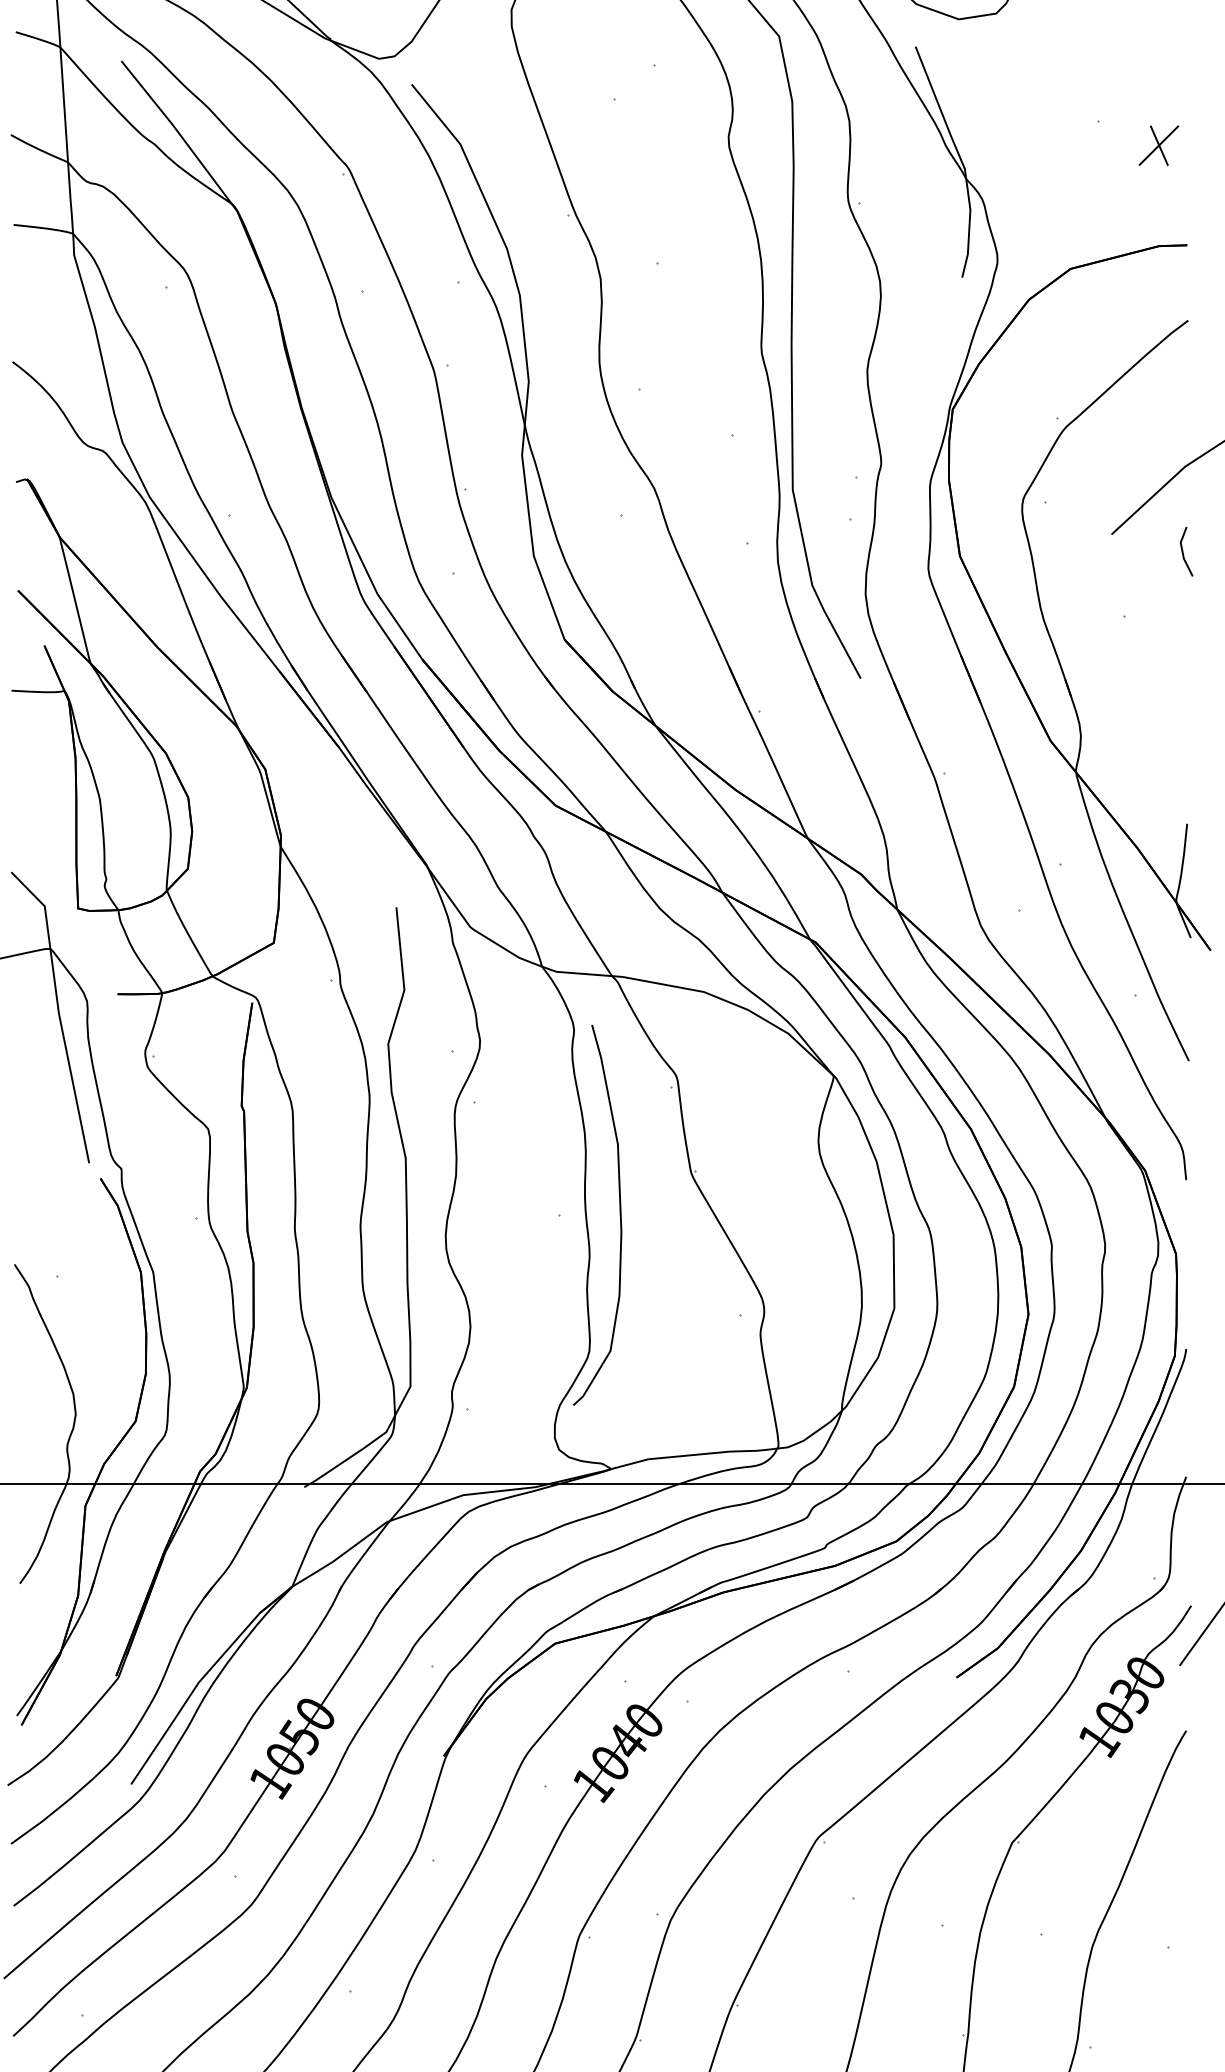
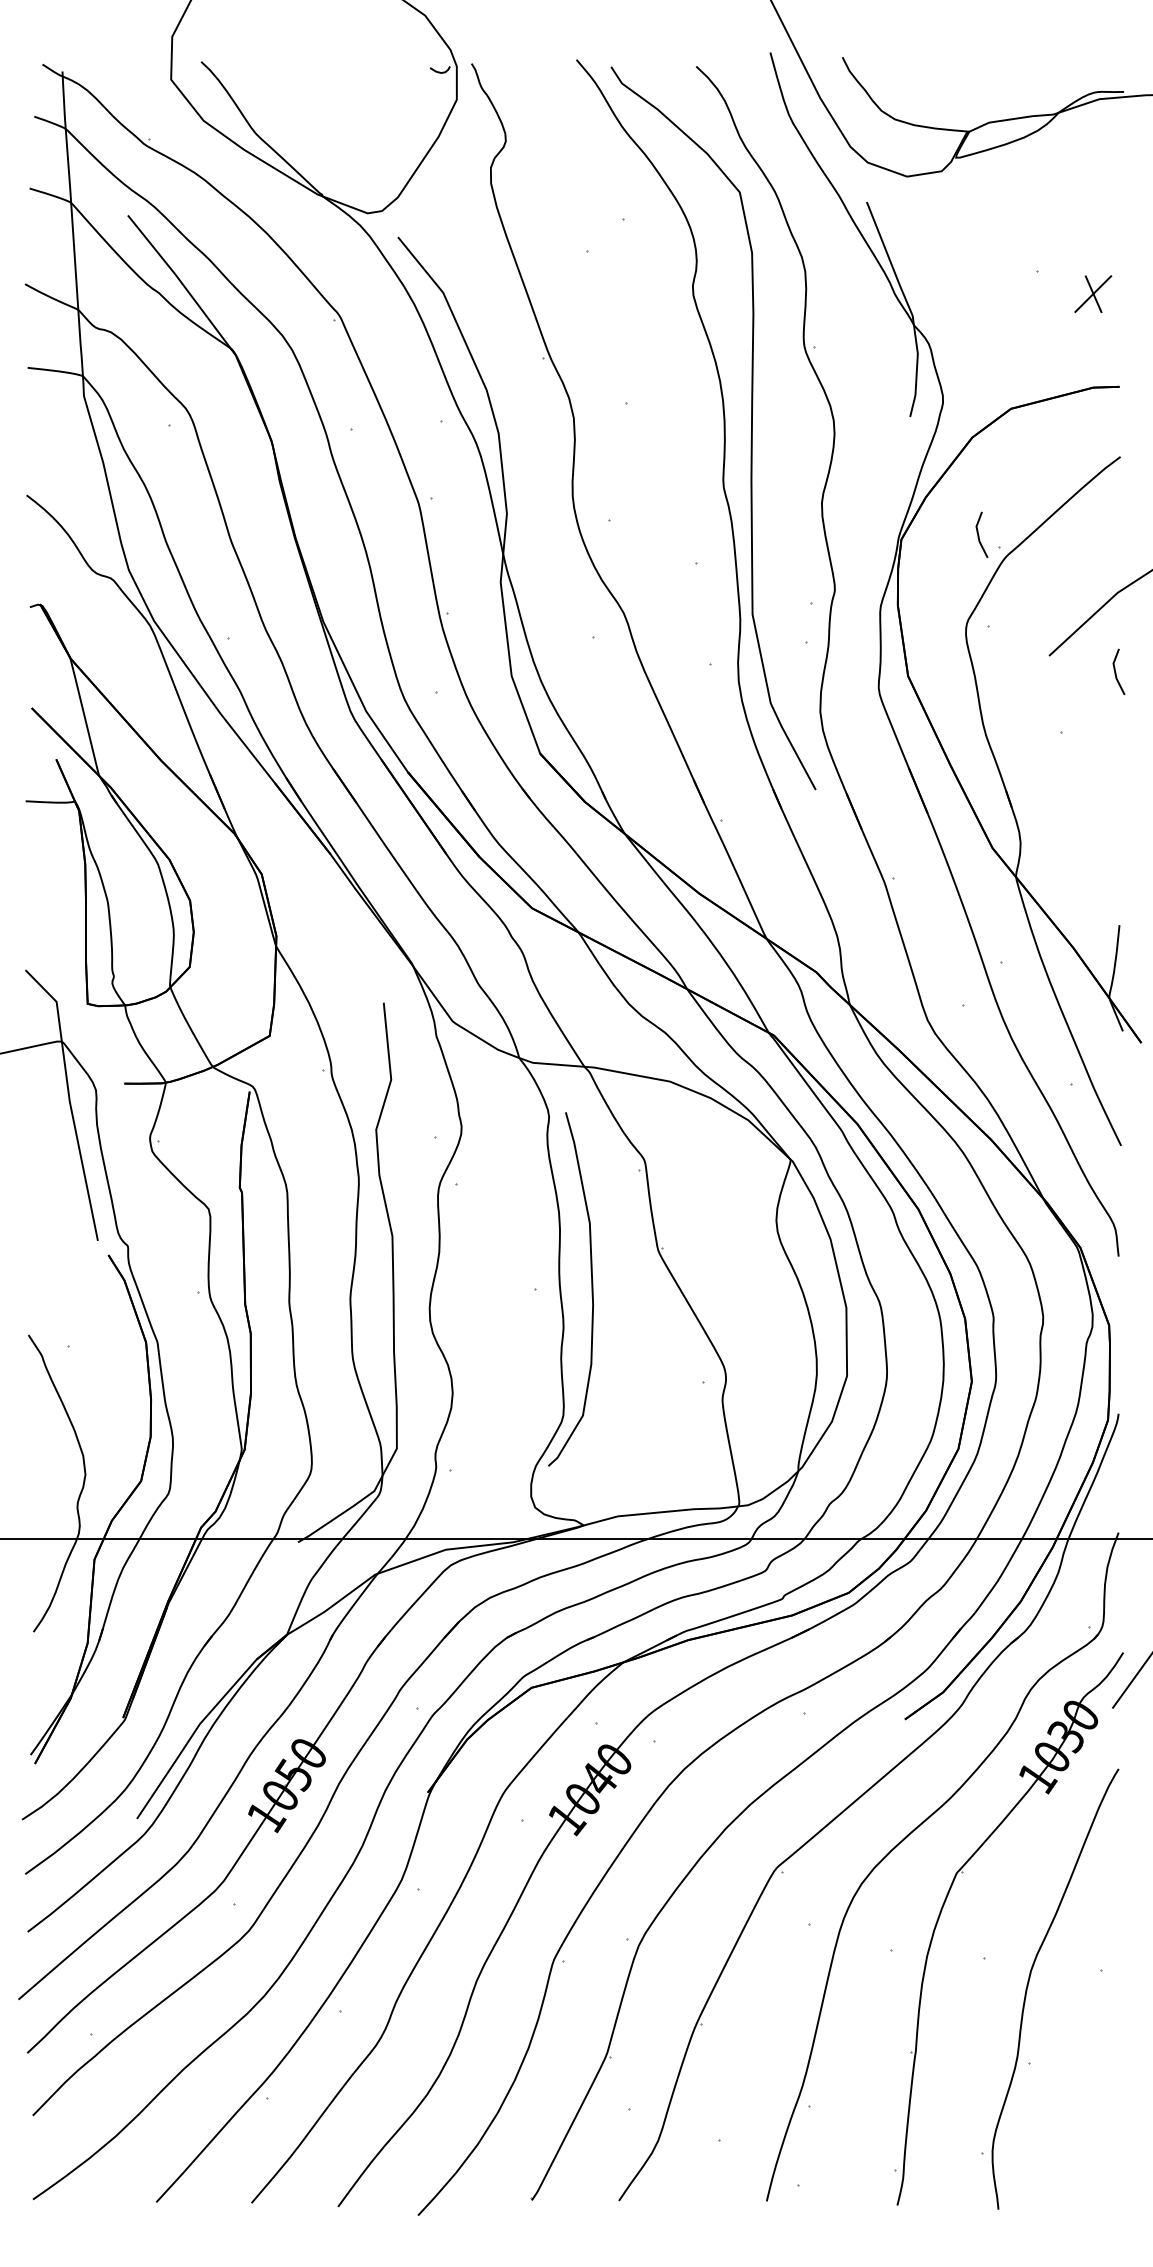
line: (1036, 405) -> (979, 535), added

